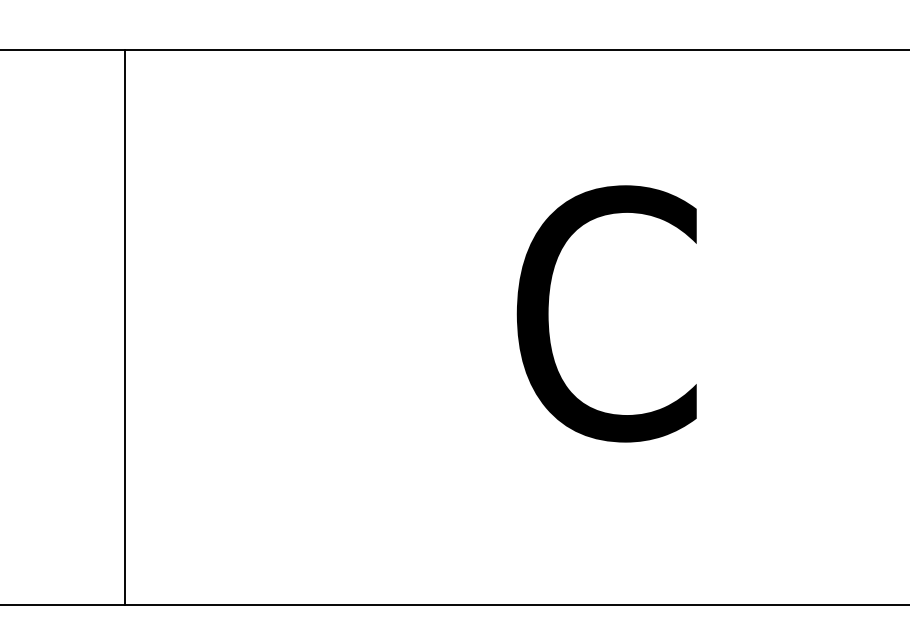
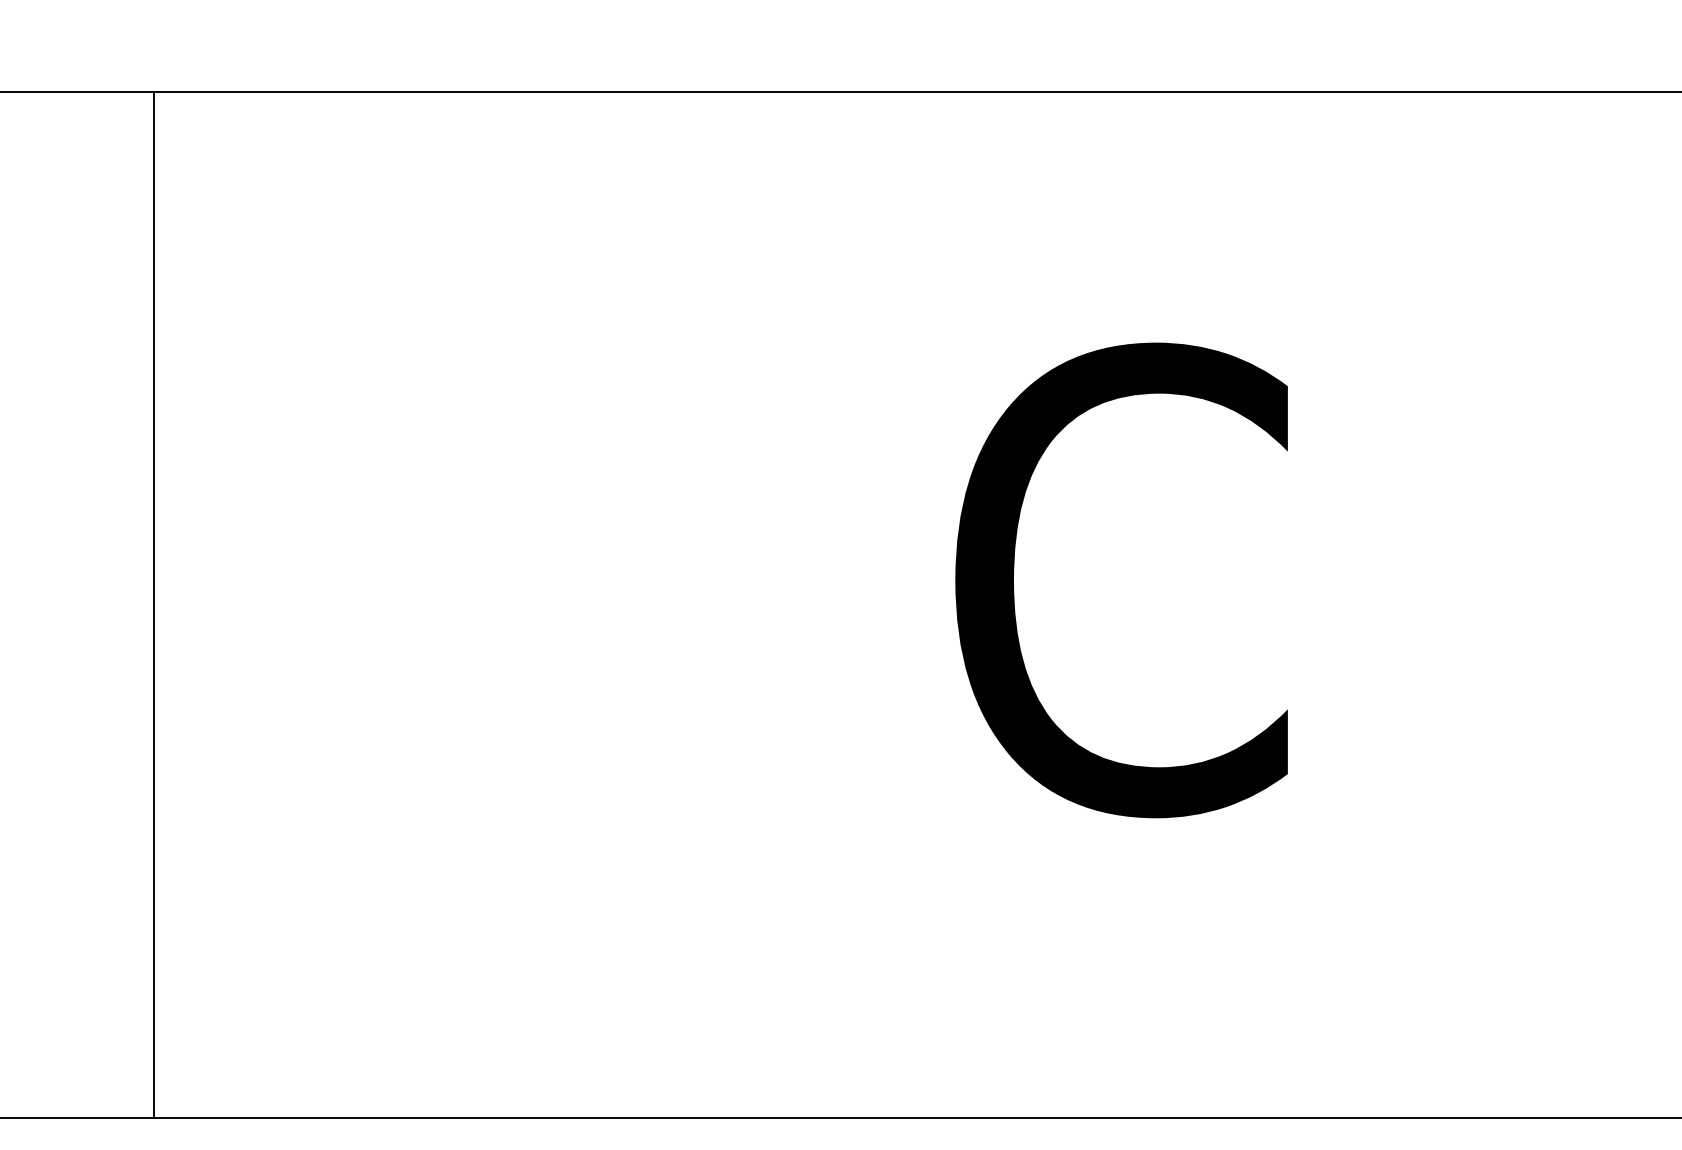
line: (125, 326) -> (154, 603), moved

